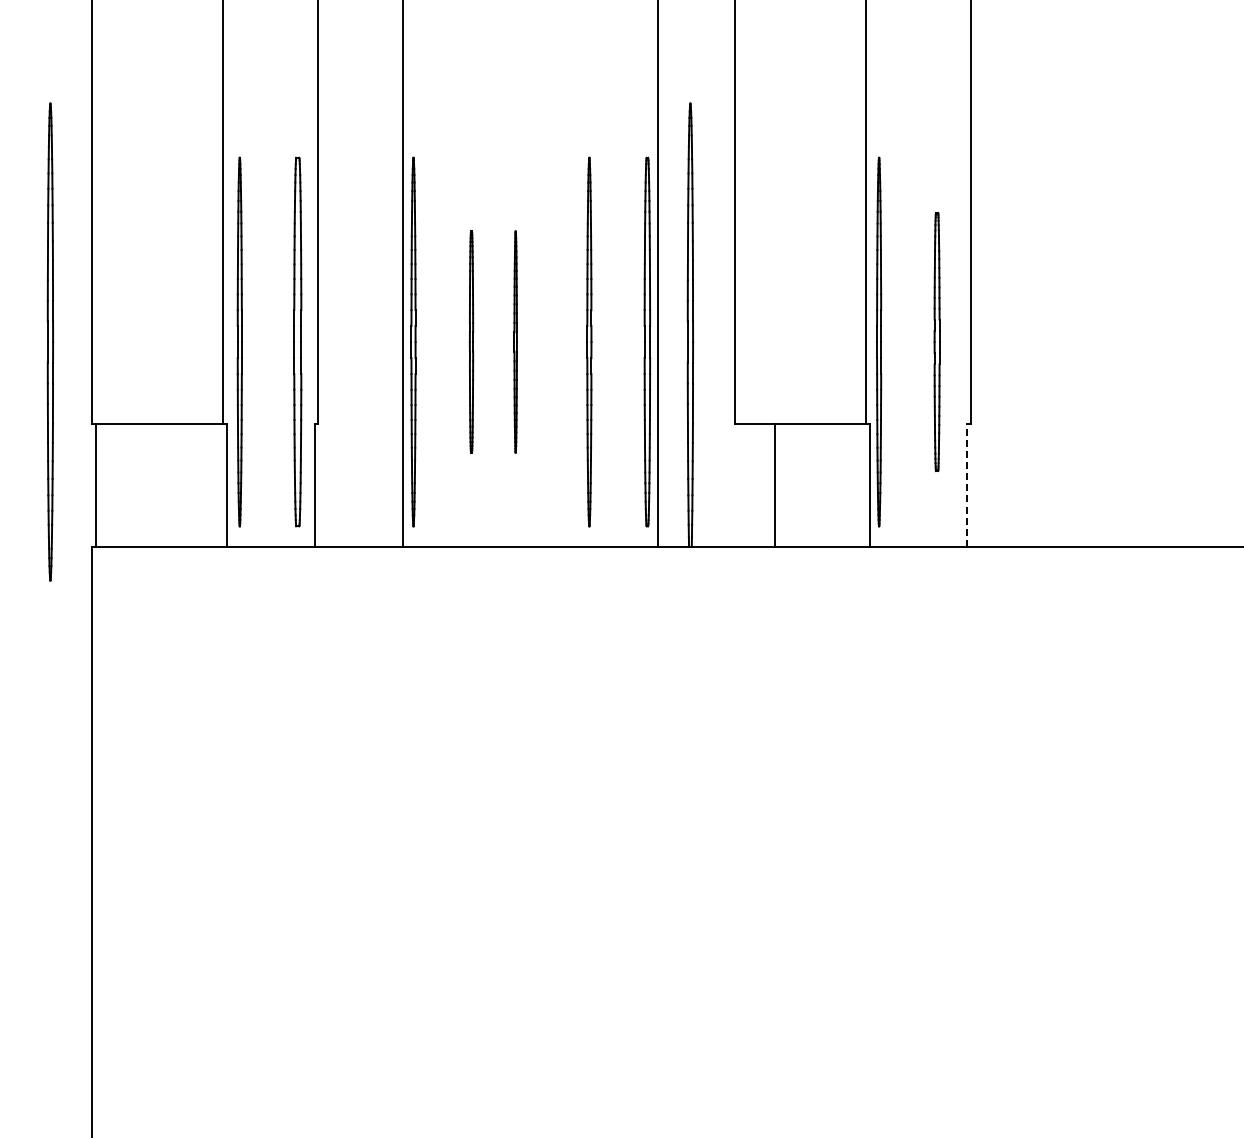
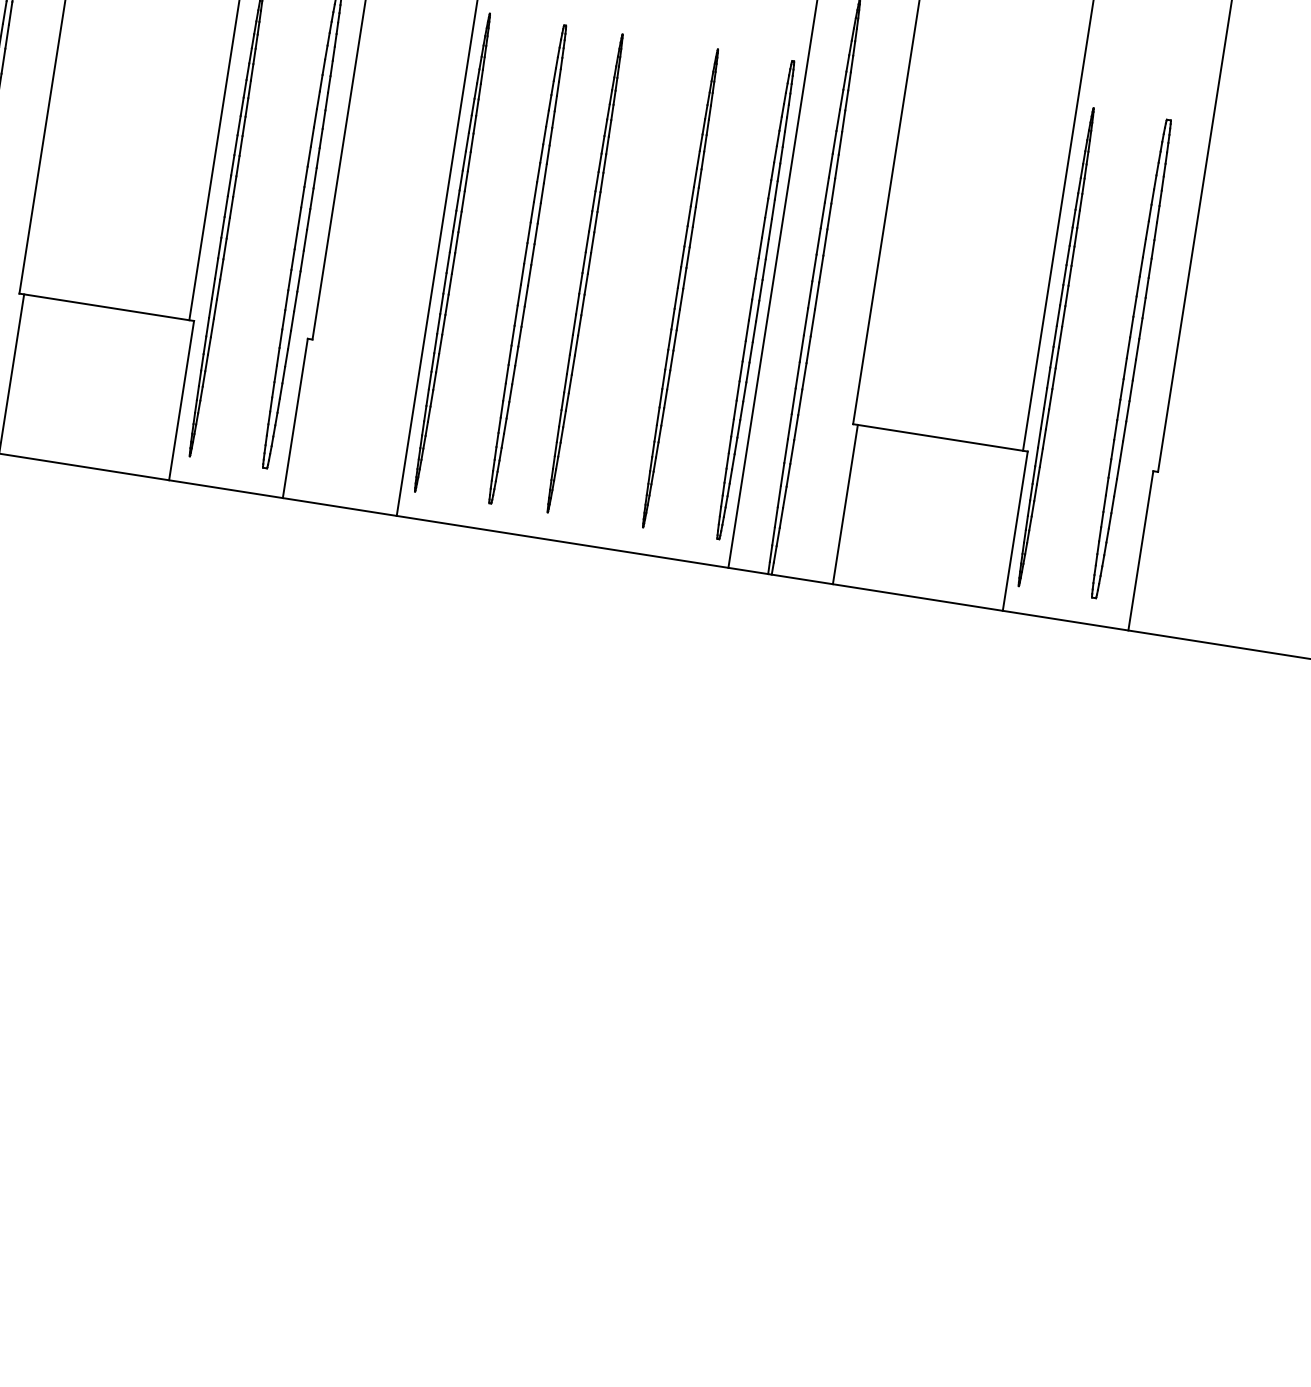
part: (471, 341) -> (527, 263), size x1.67
part: (515, 341) -> (584, 272), size x1.67
part: (936, 341) -> (1130, 358), size x1.43
line: (774, 484) -> (844, 503), moved
line: (966, 484) -> (1140, 549), dashed -> solid

